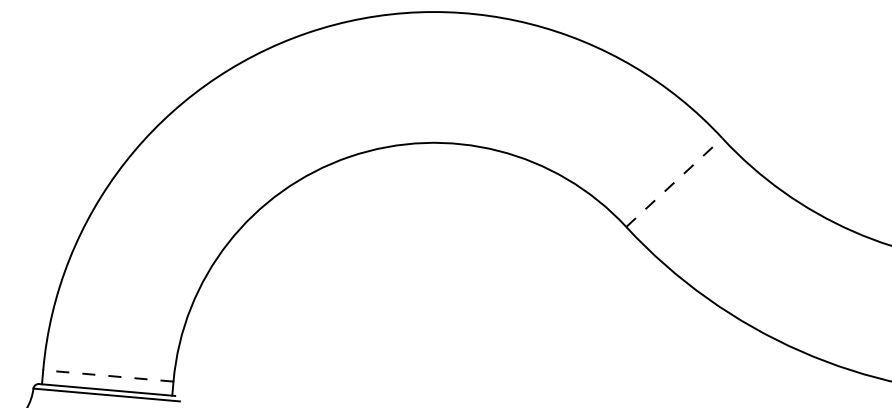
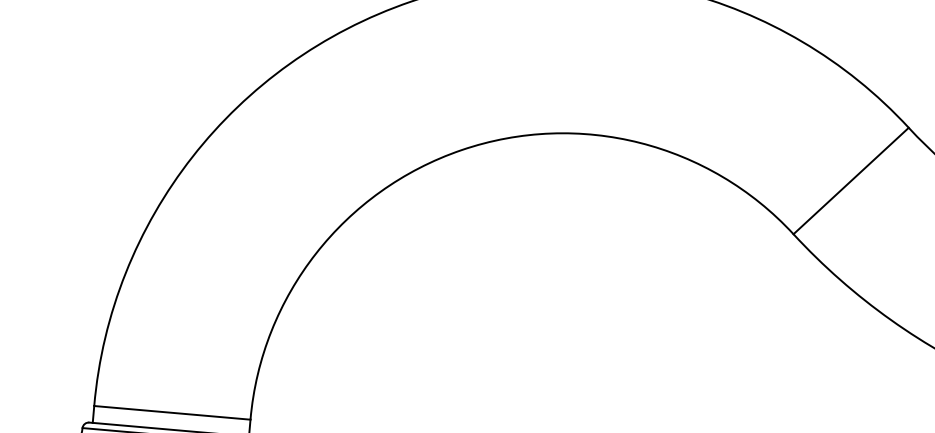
line: (674, 182) -> (851, 180), dashed -> solid
line: (107, 375) -> (171, 412), dashed -> solid

